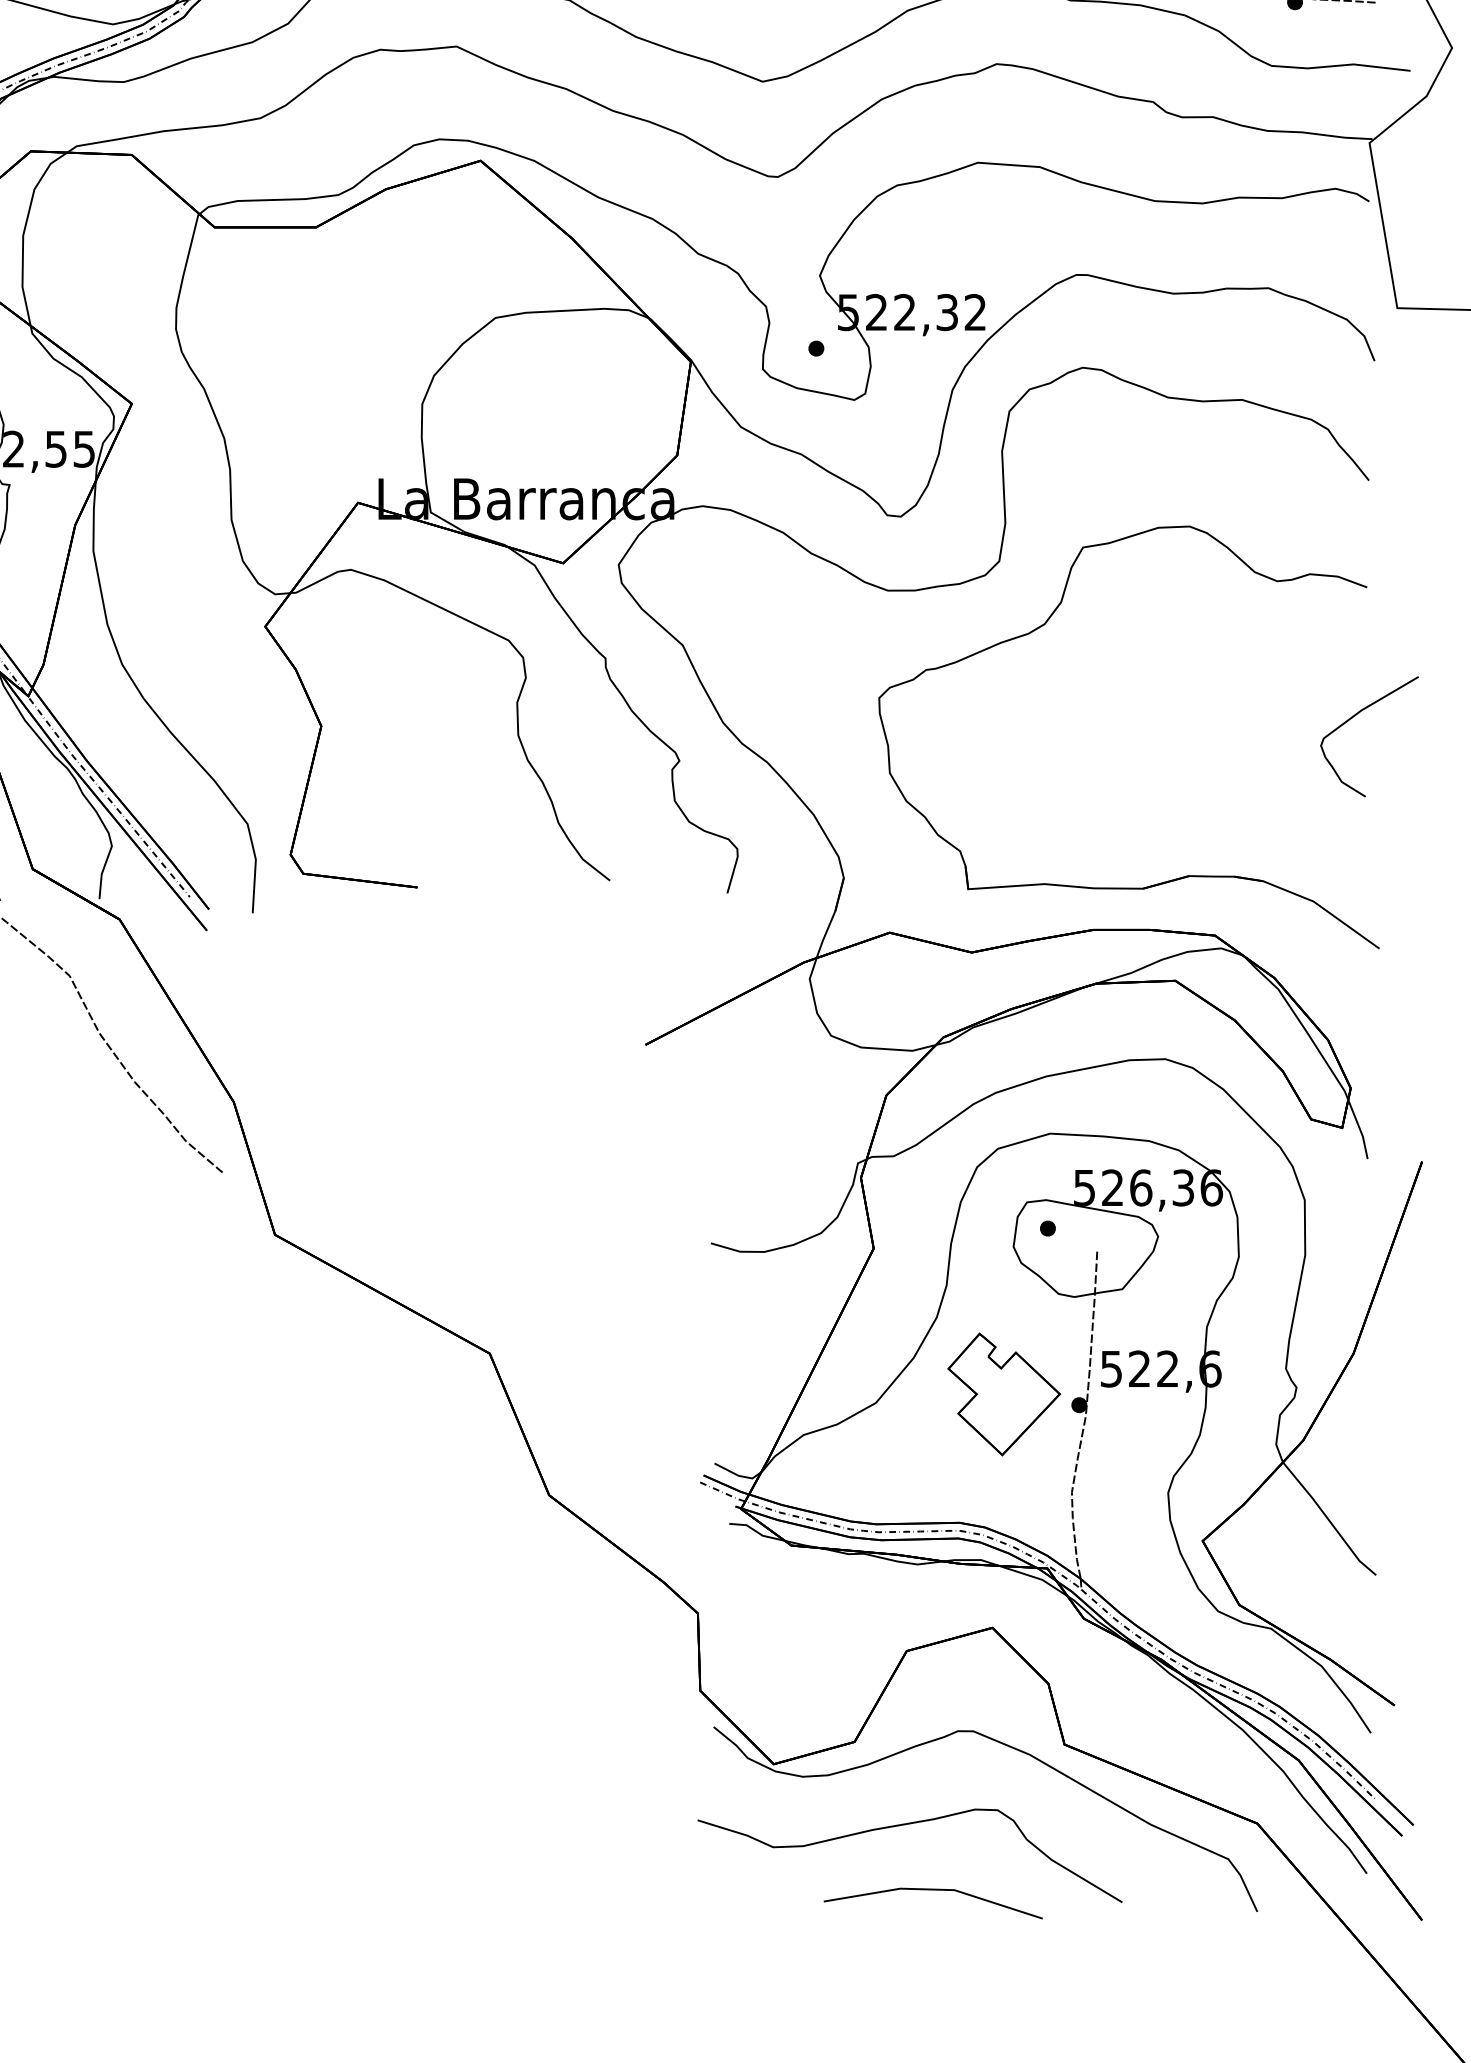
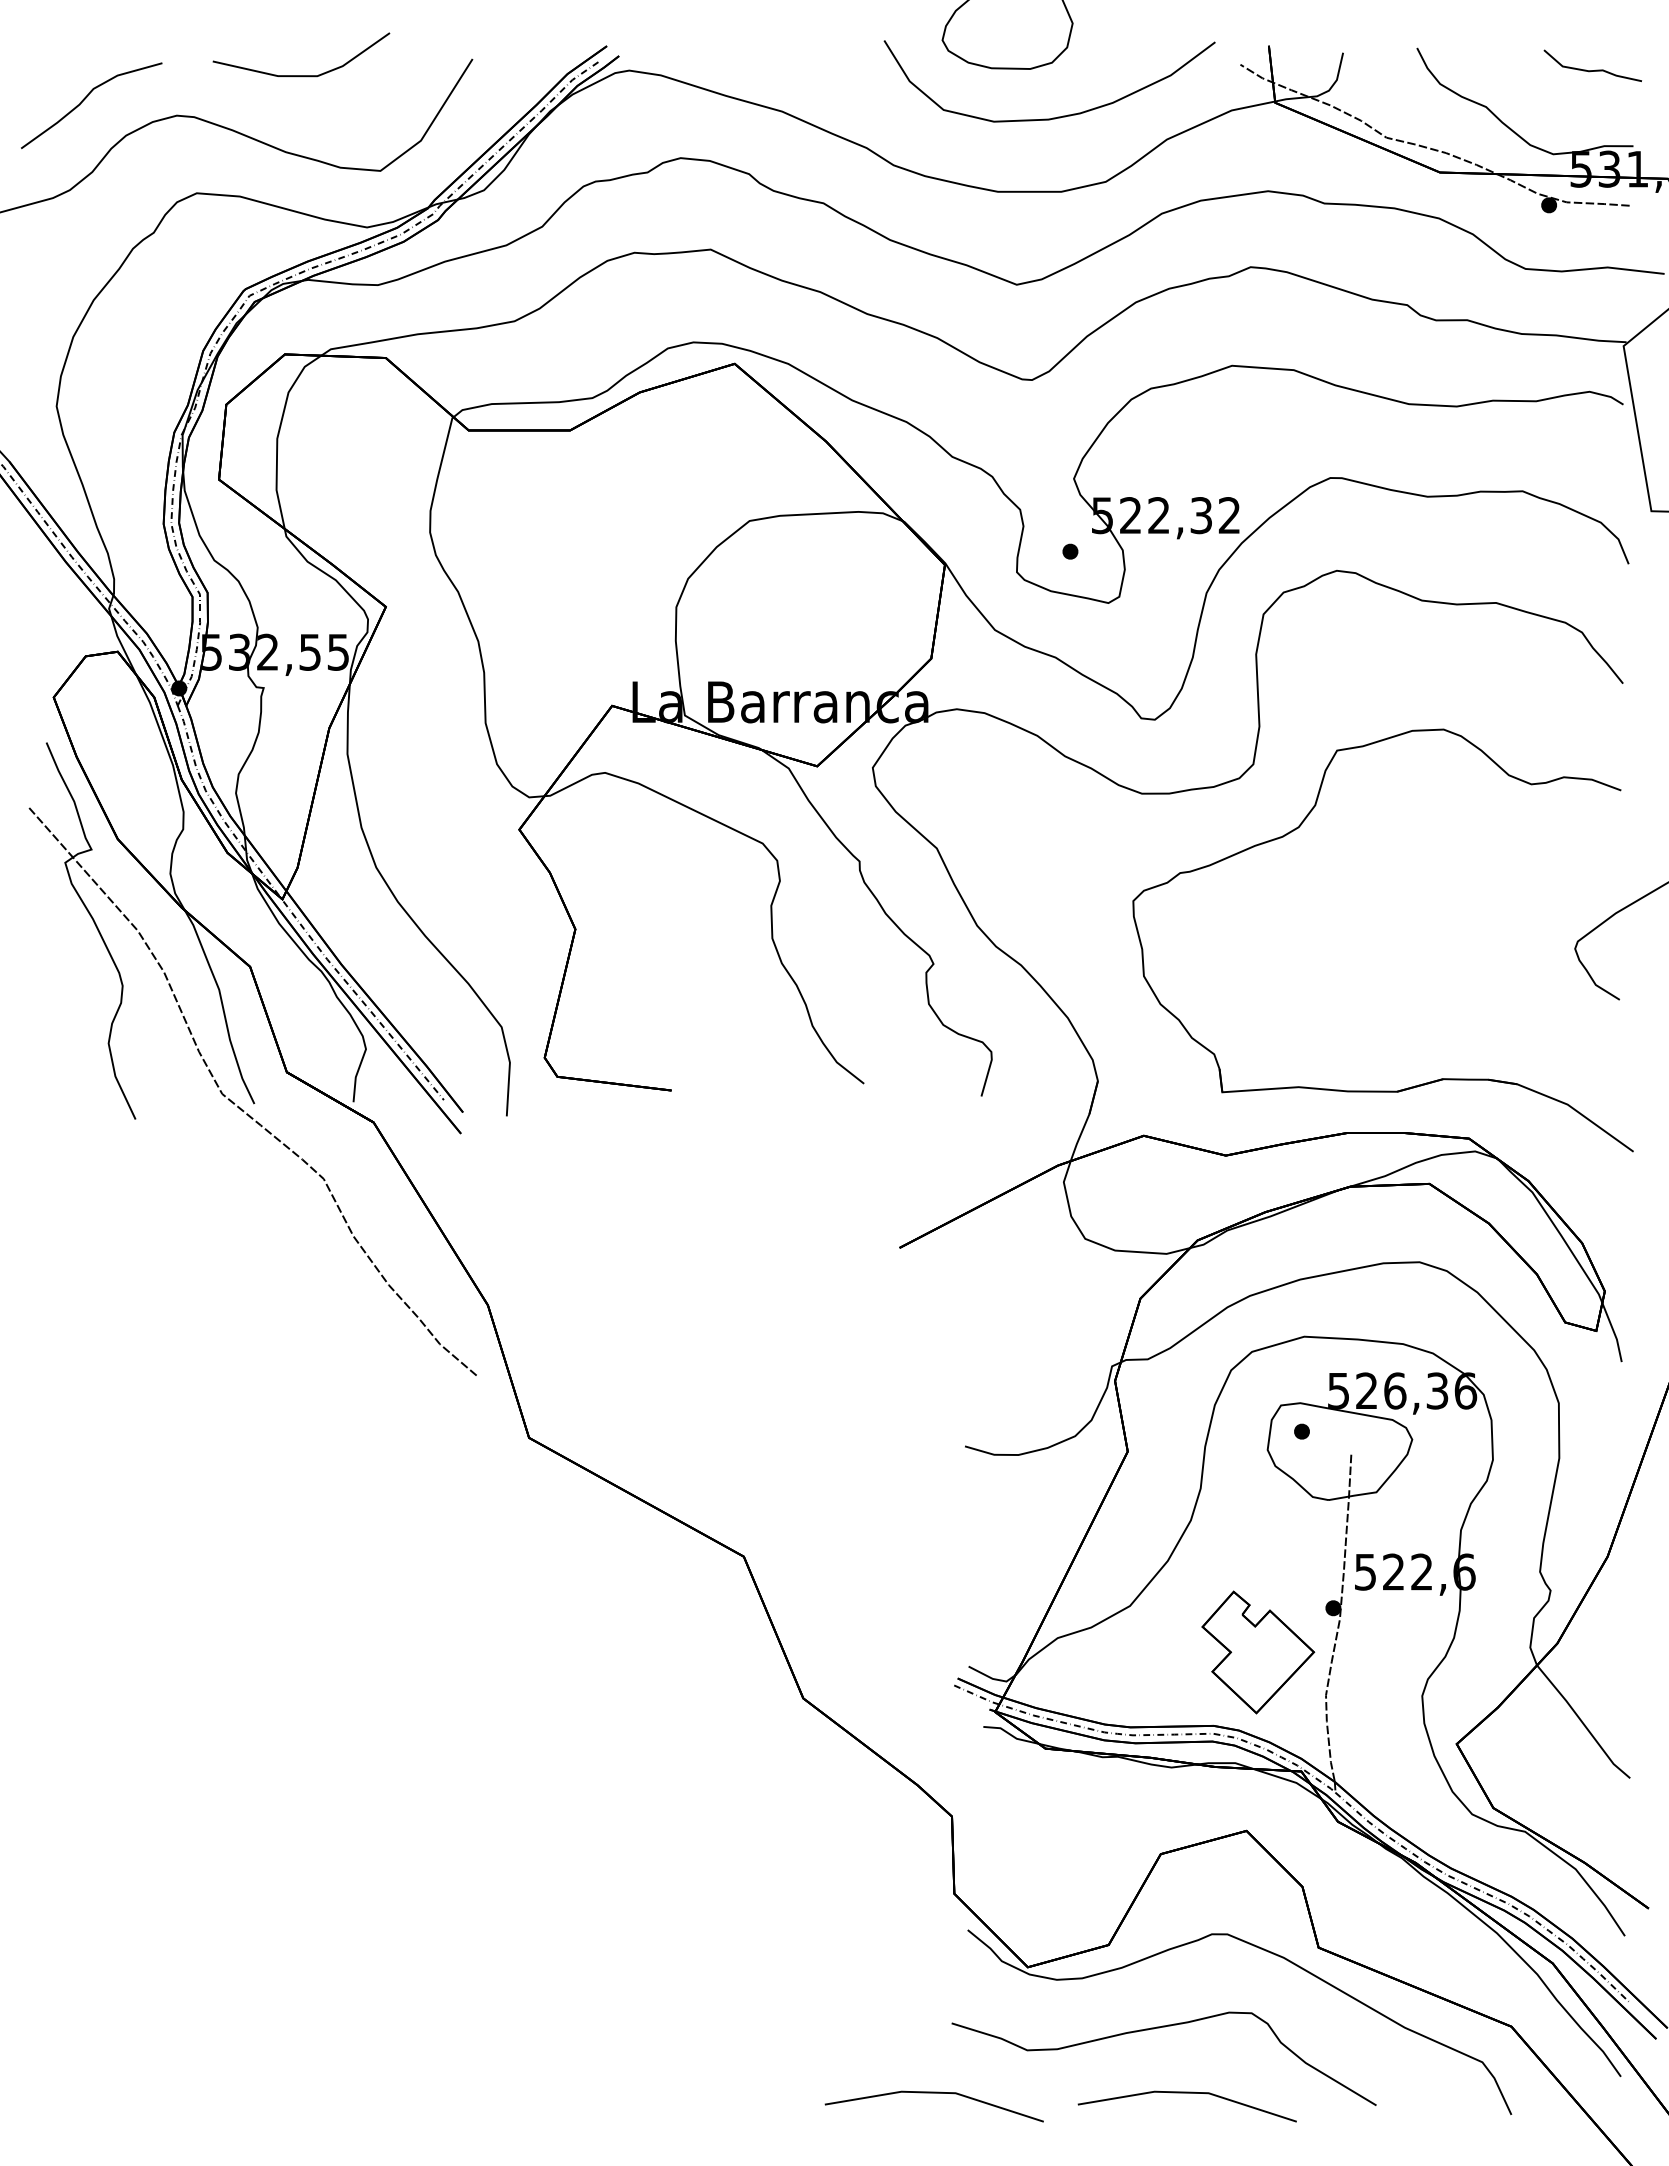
part: (1004, 1394) -> (1258, 1652), moved
line: (679, 1890) -> (933, 2093), added

